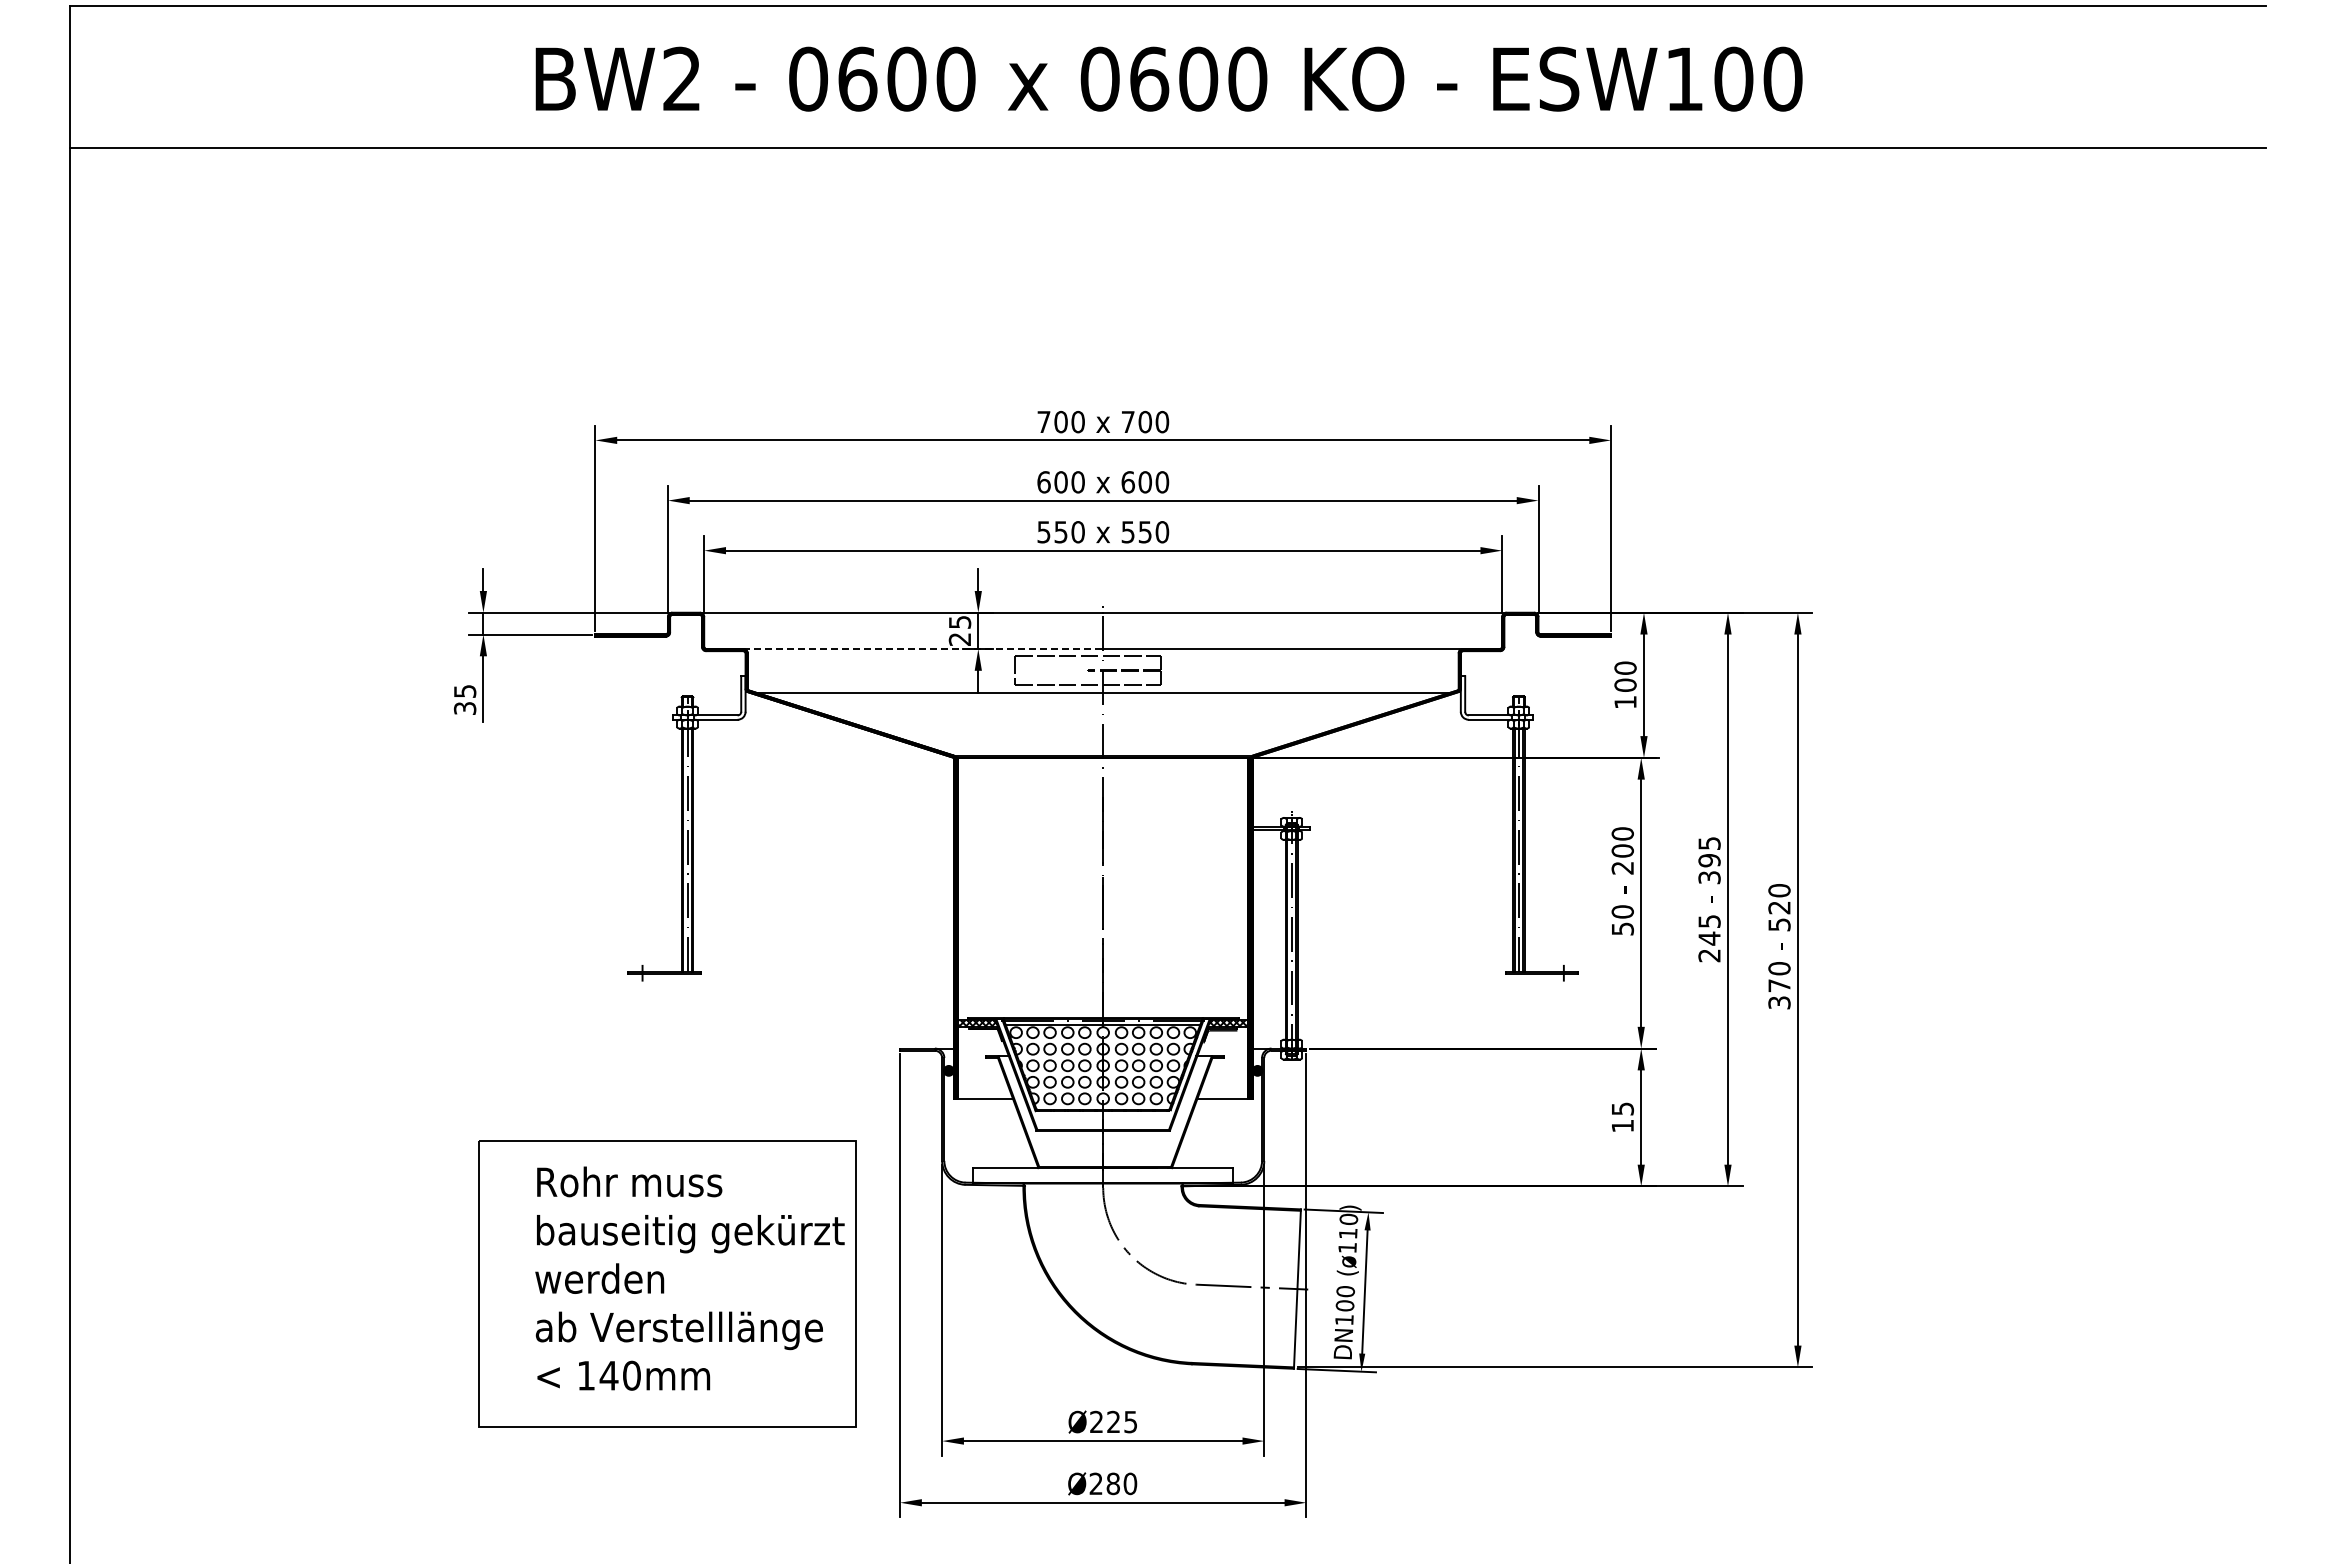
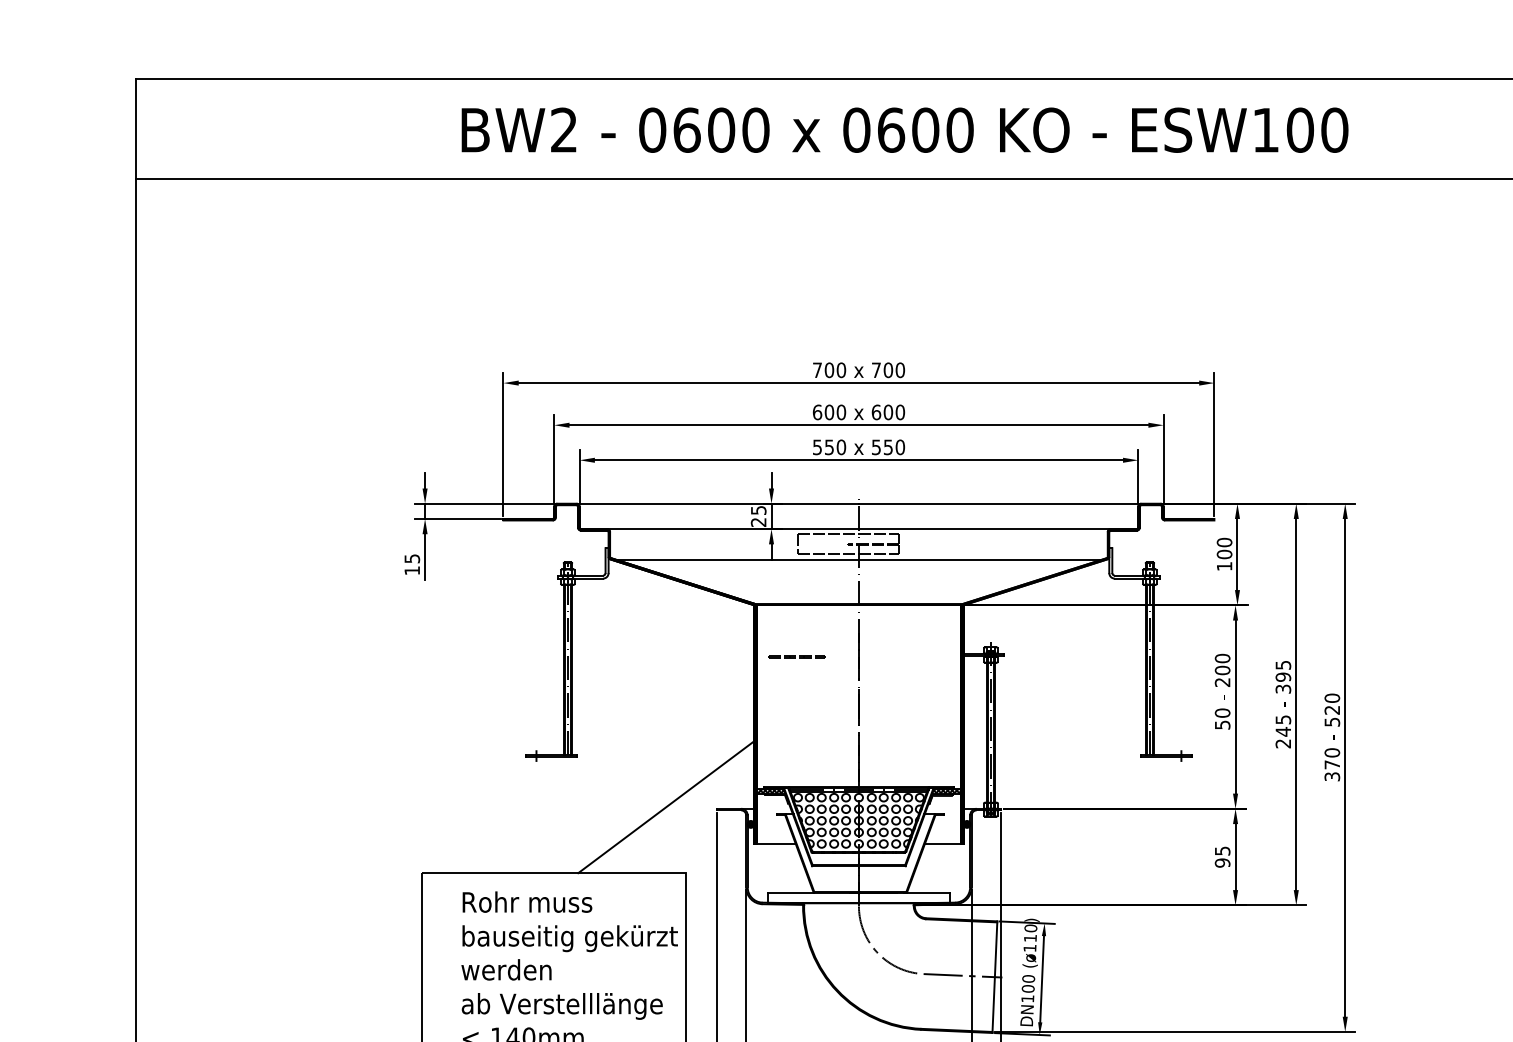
line: (923, 648) -> (733, 528), dashed -> solid
text: (464, 708) -> (411, 570), 35 -> 15
line: (1013, 830) -> (796, 656), added
line: (829, 1044) -> (667, 805), added
text: (1622, 1125) -> (1222, 862), 15 -> 95

